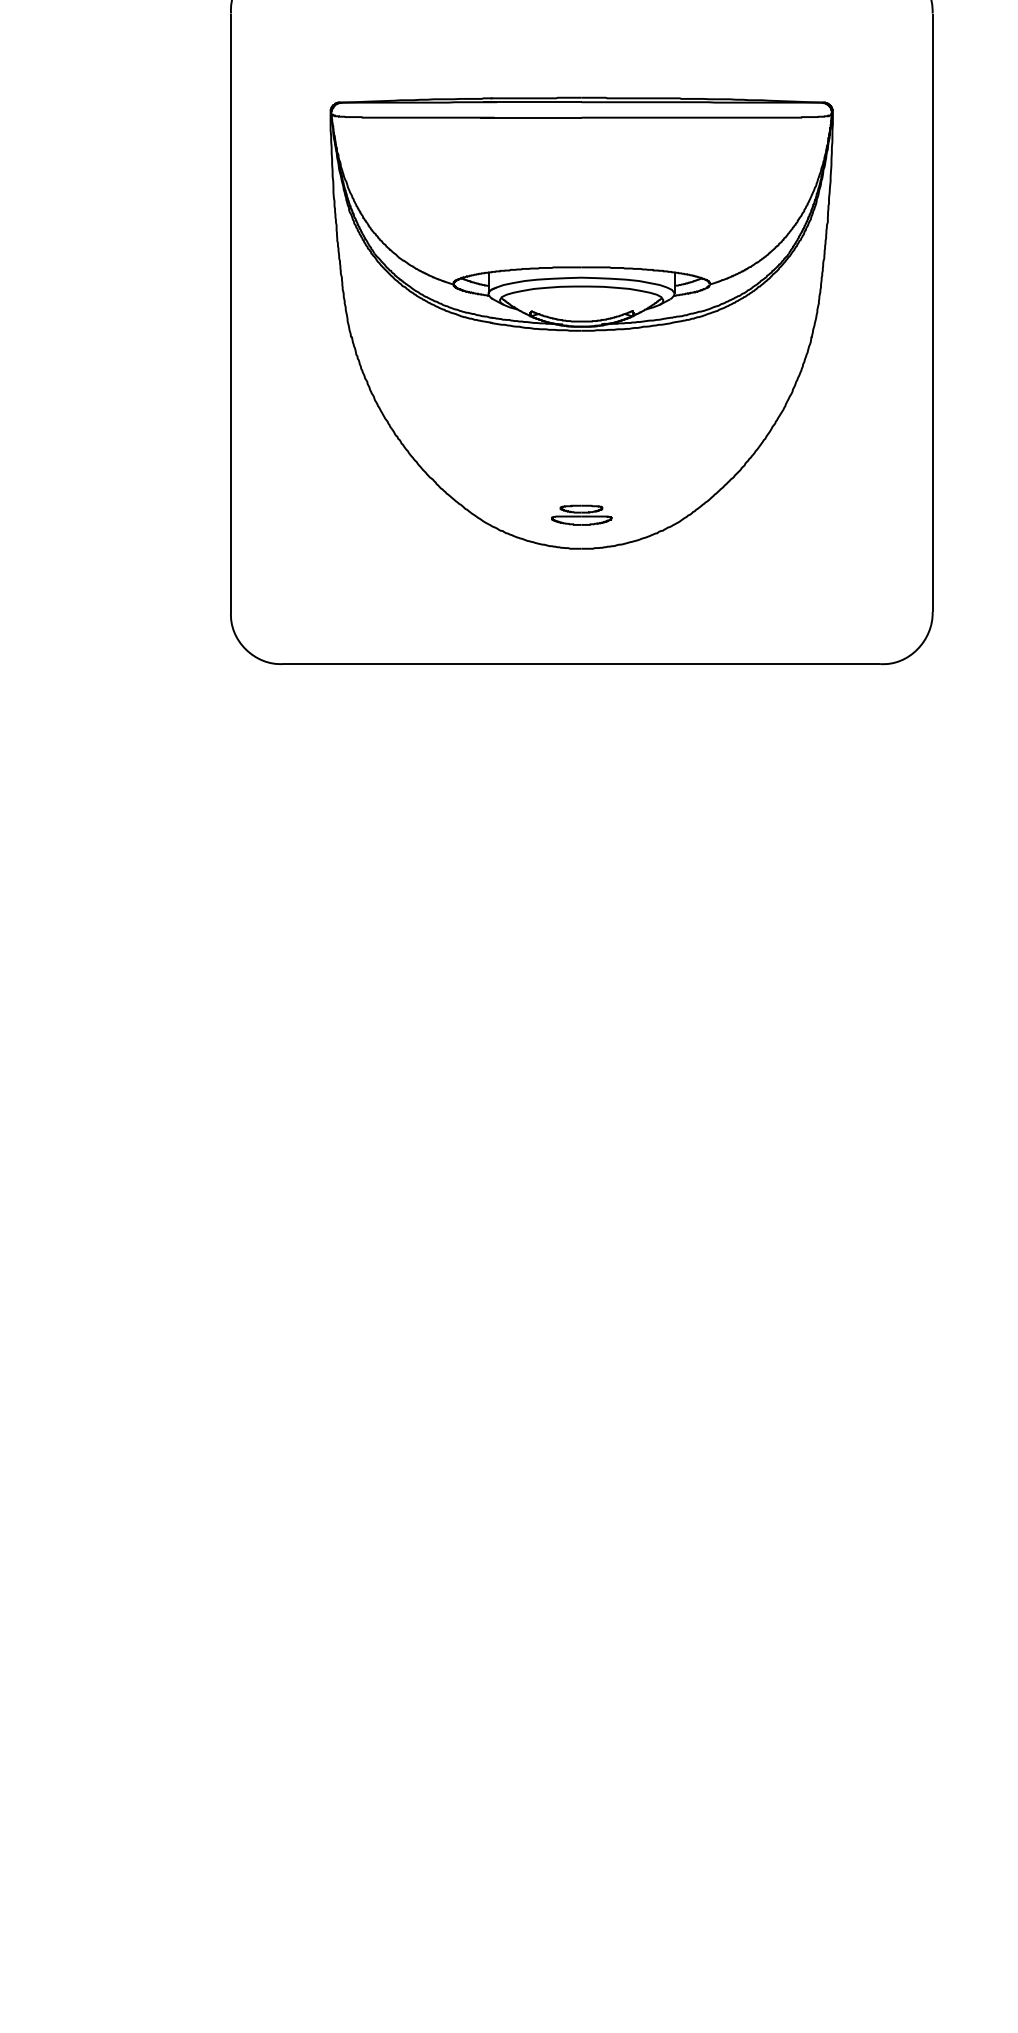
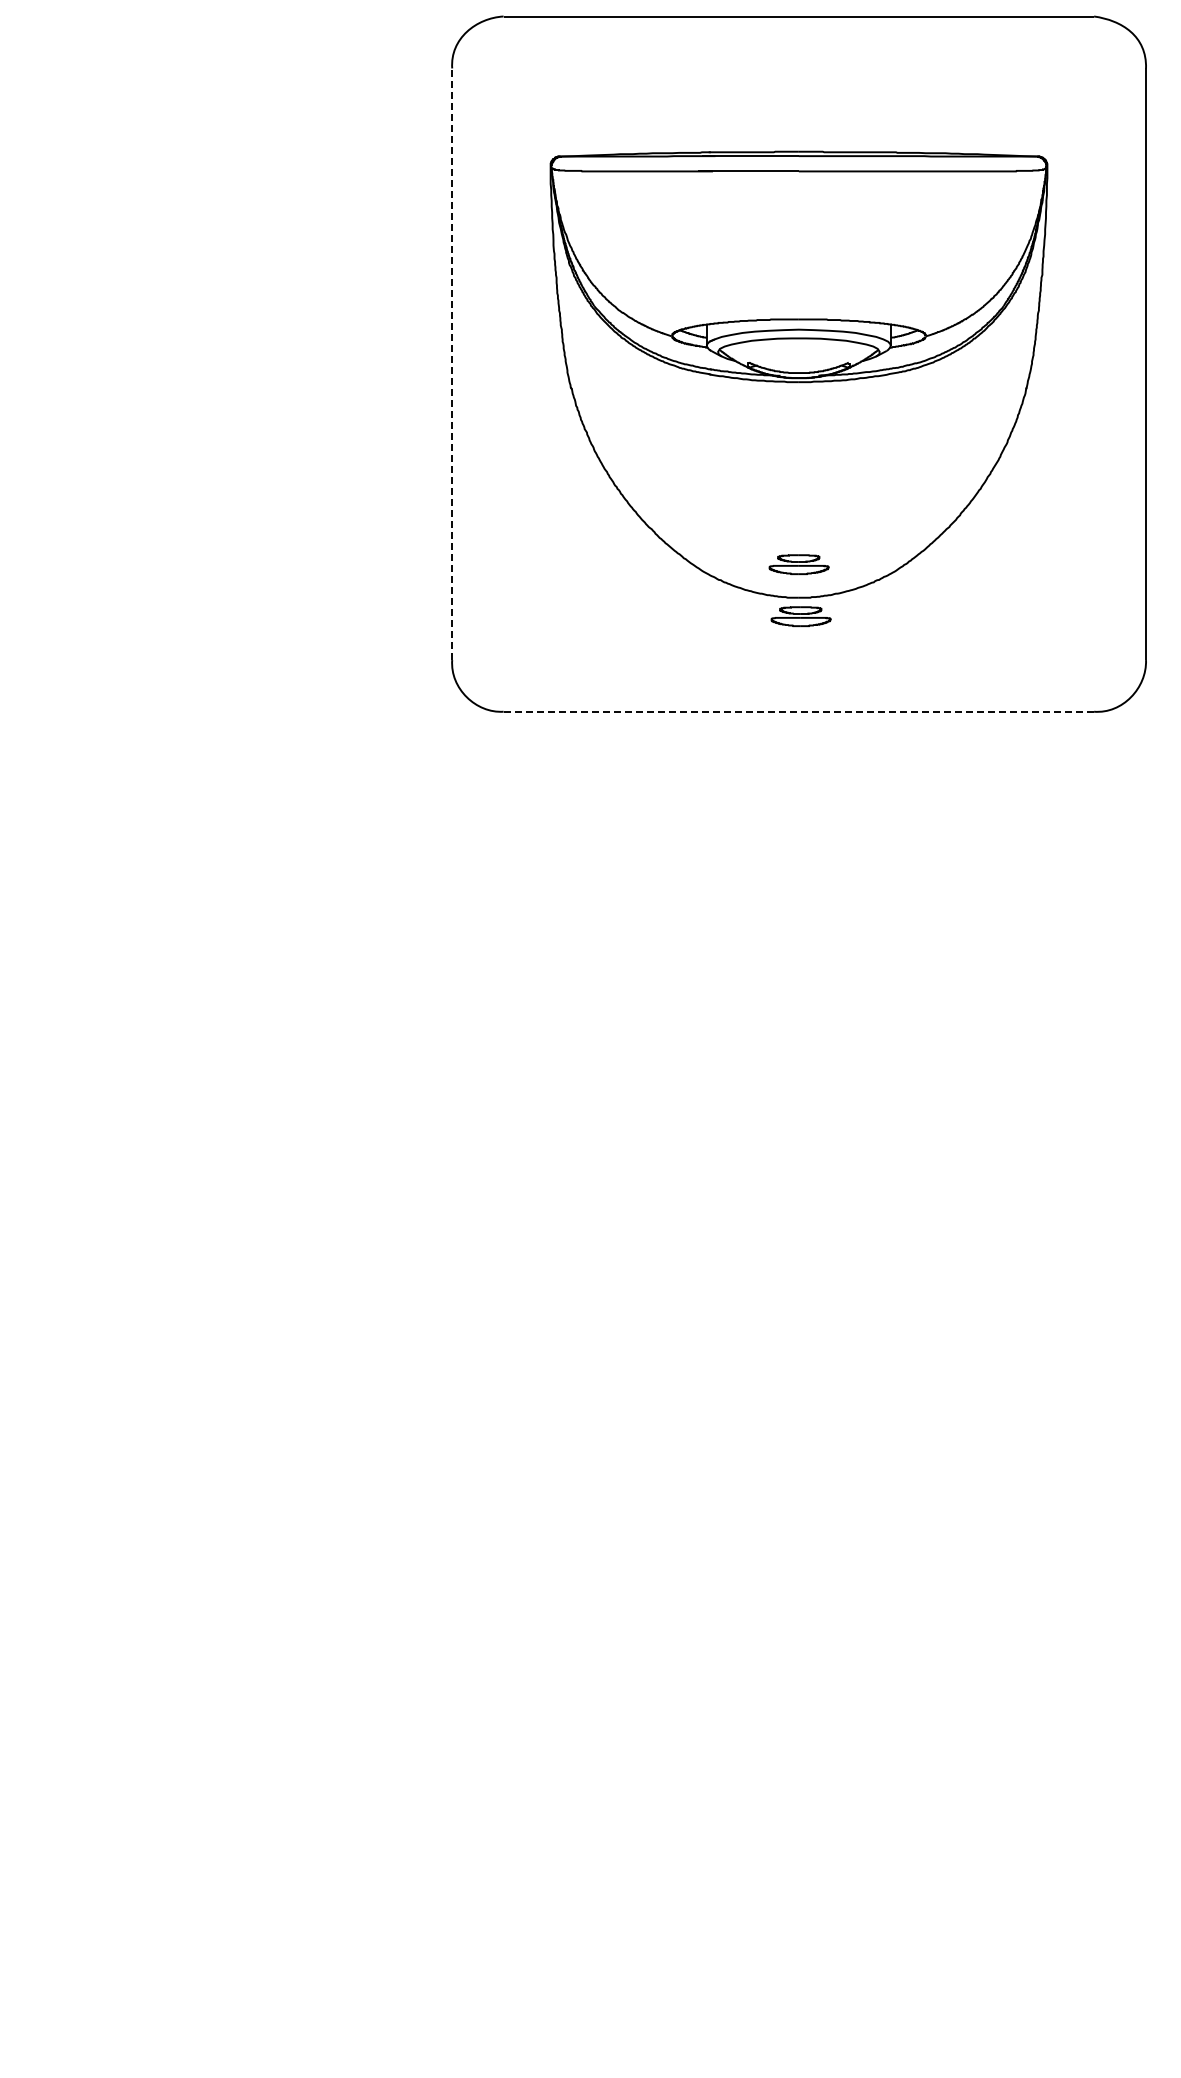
line: (231, 312) -> (452, 364), solid -> dashed
part: (583, 567) -> (800, 616), added
line: (581, 663) -> (798, 711), solid -> dashed

